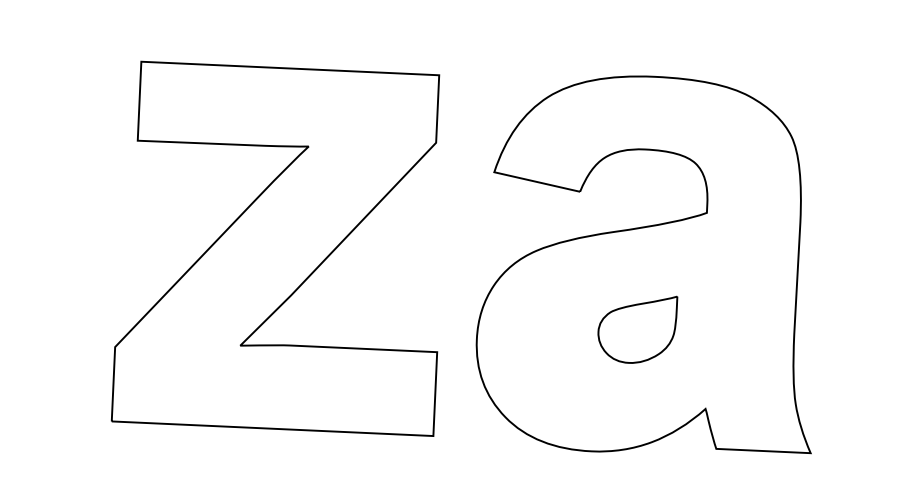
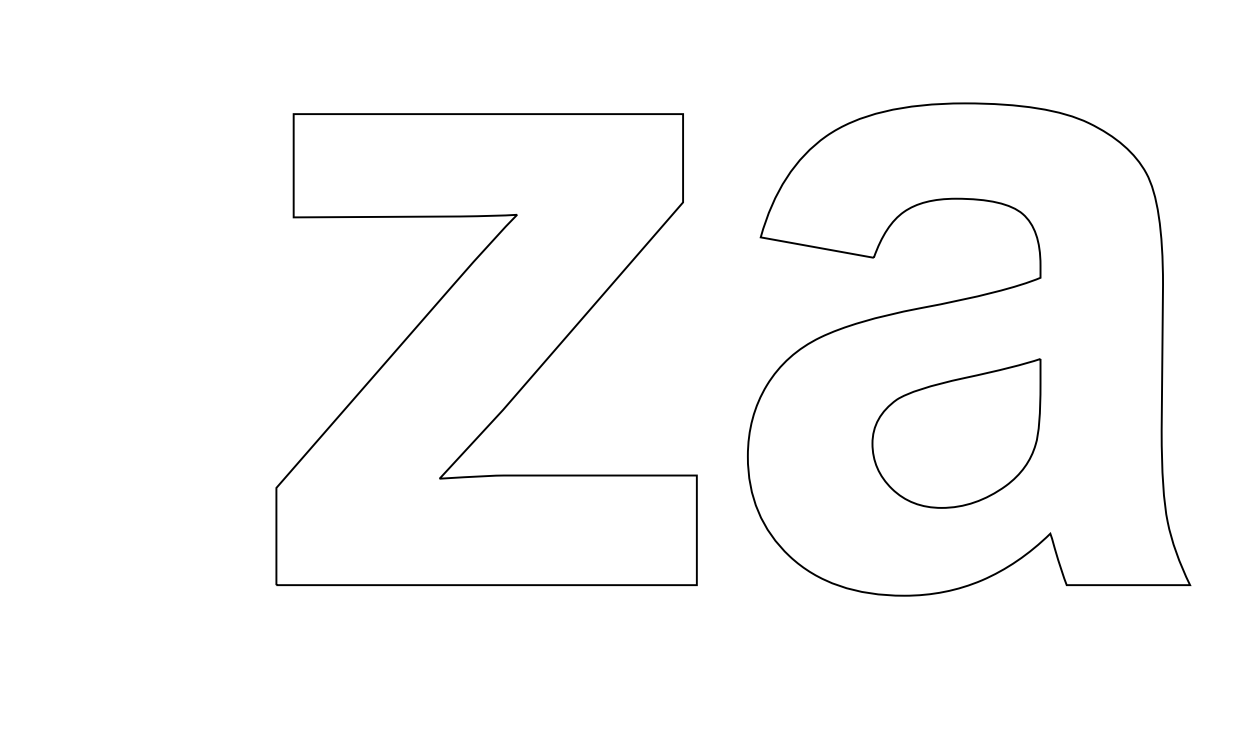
part: (637, 329) -> (956, 433), size x1.67

